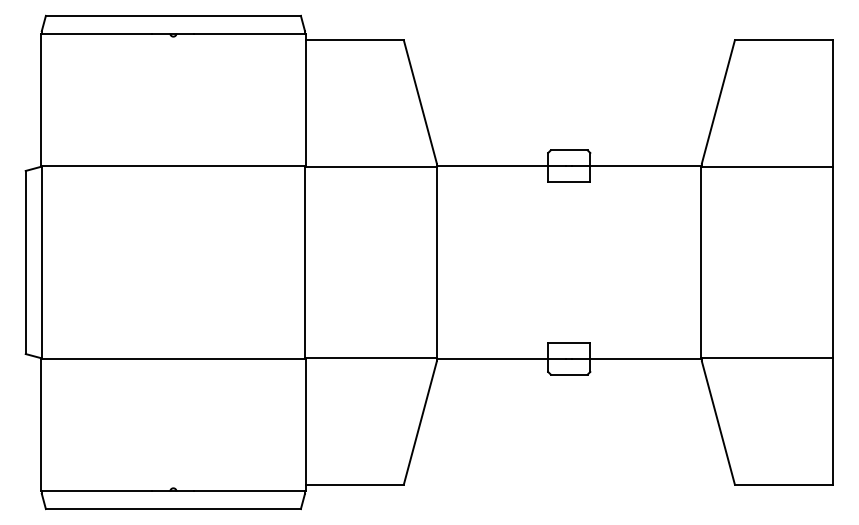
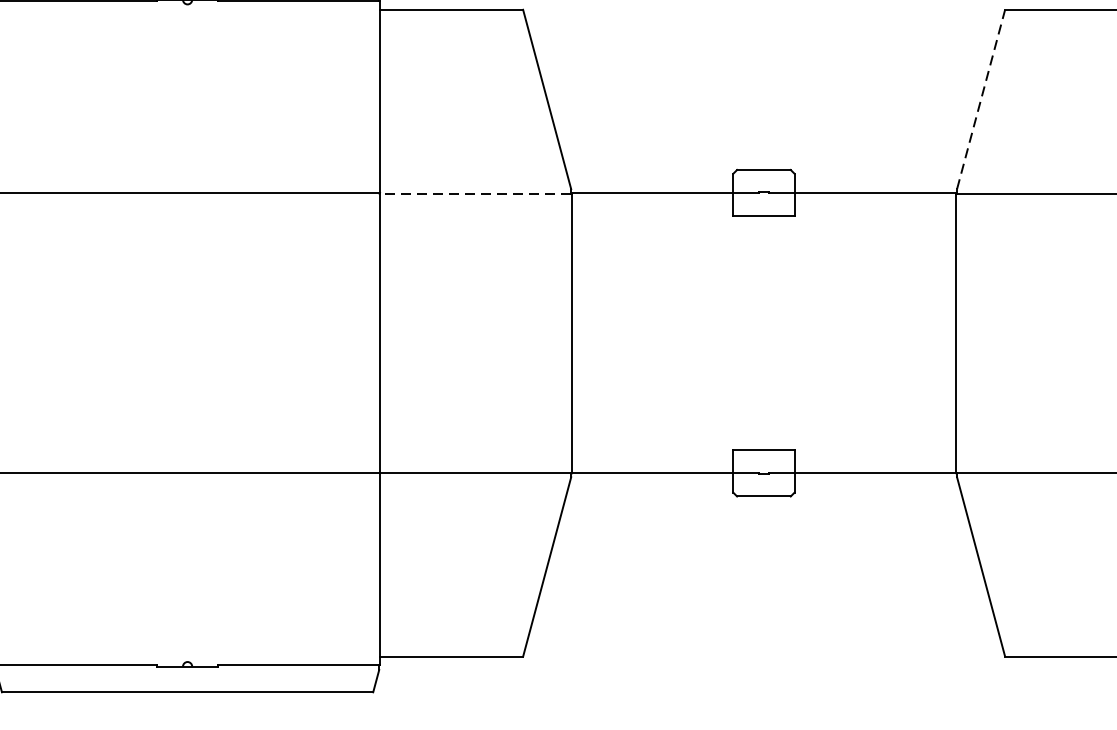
line: (718, 101) -> (981, 98), solid -> dashed
line: (371, 166) -> (476, 193), solid -> dashed

